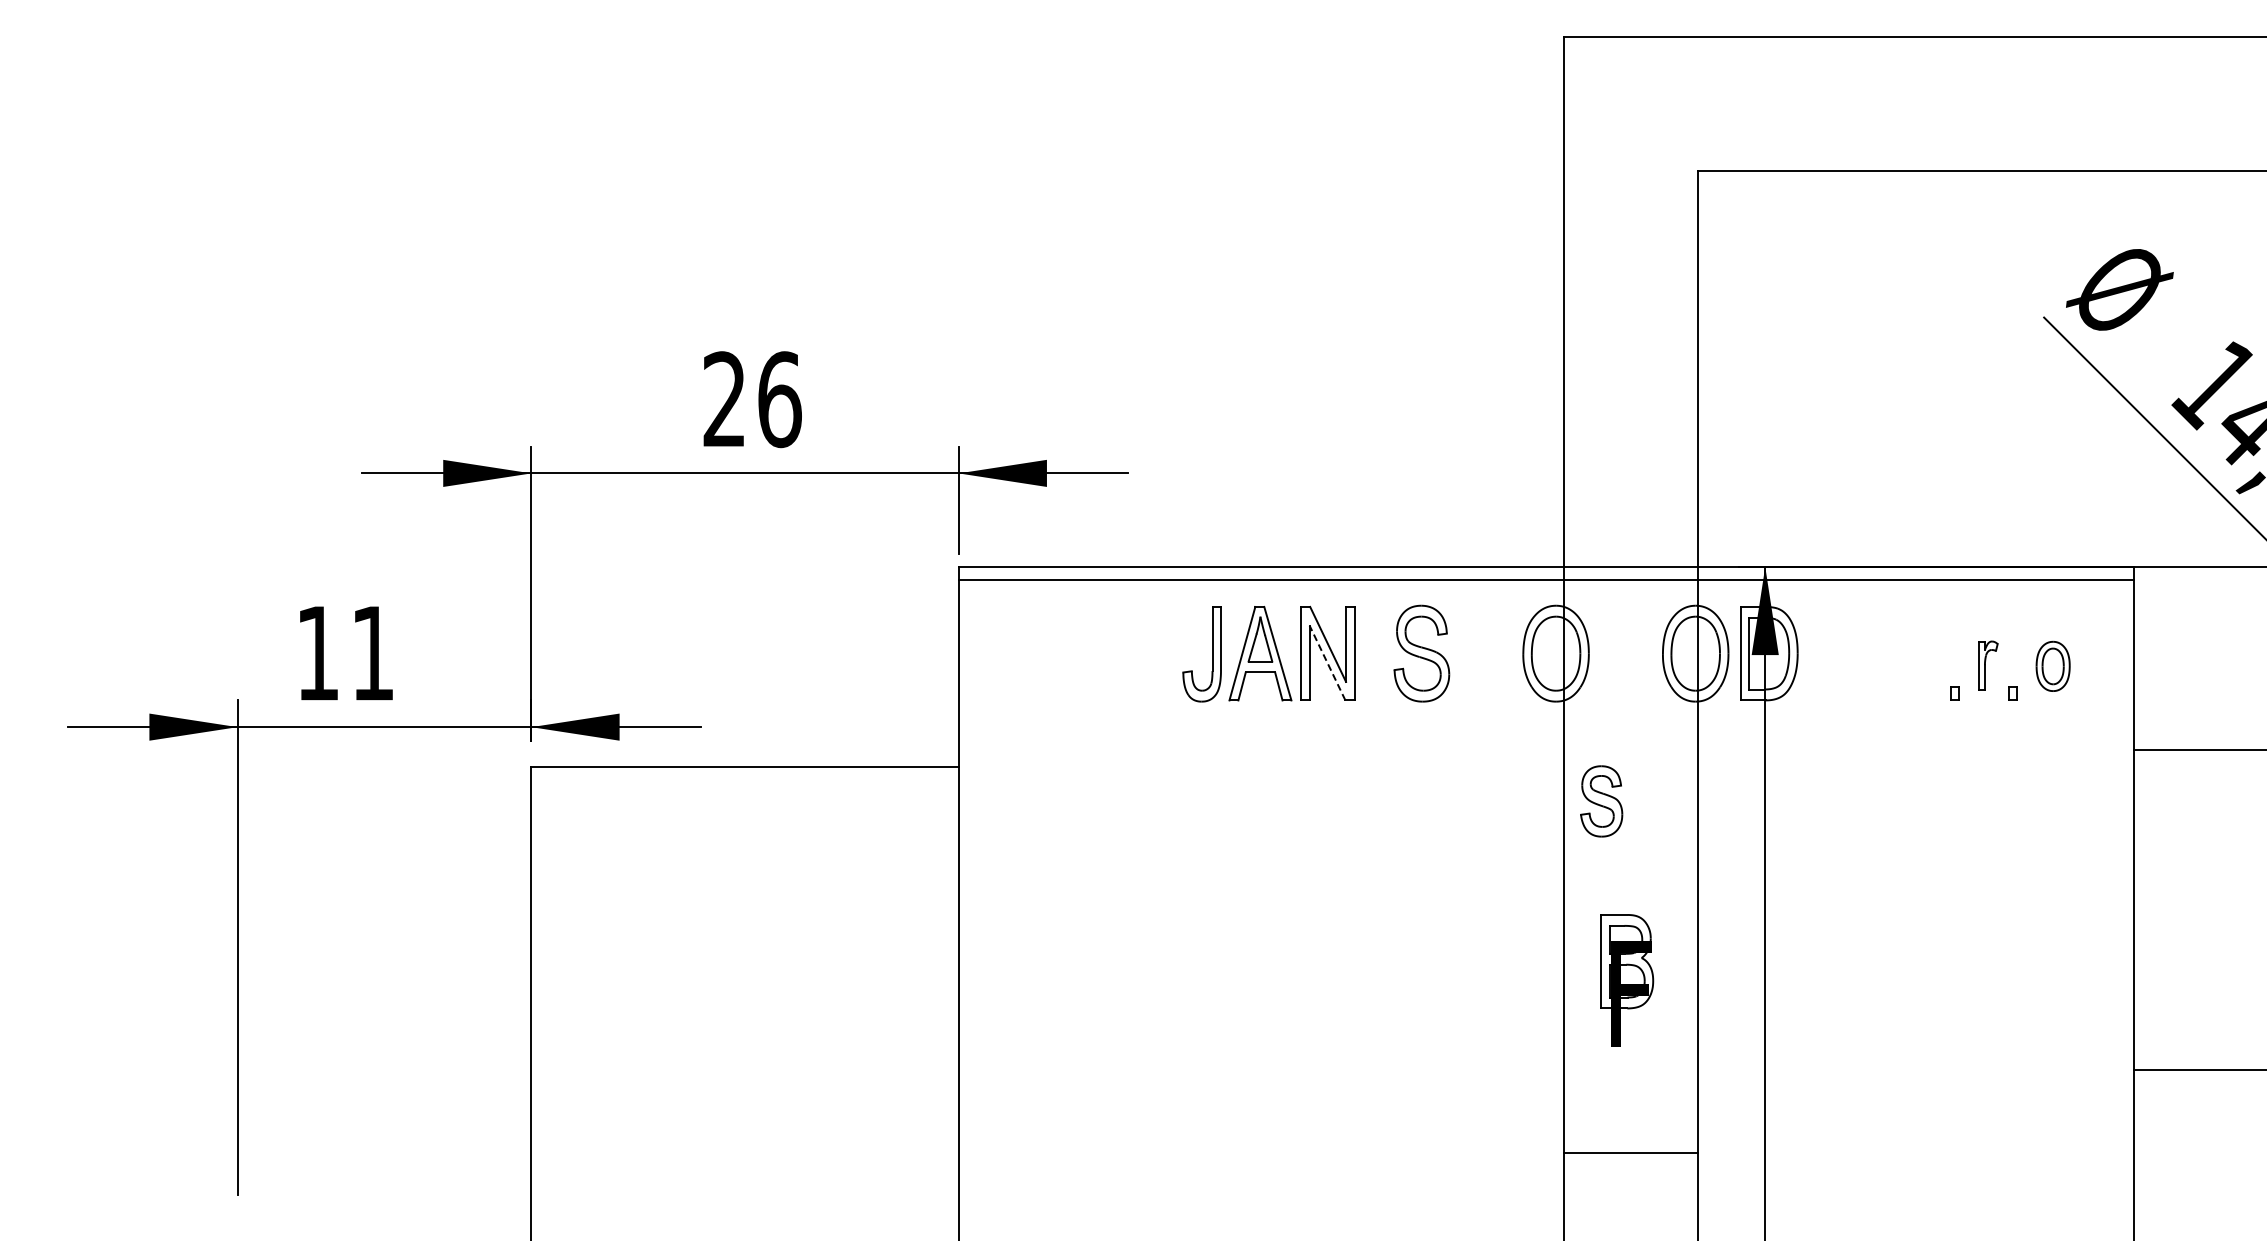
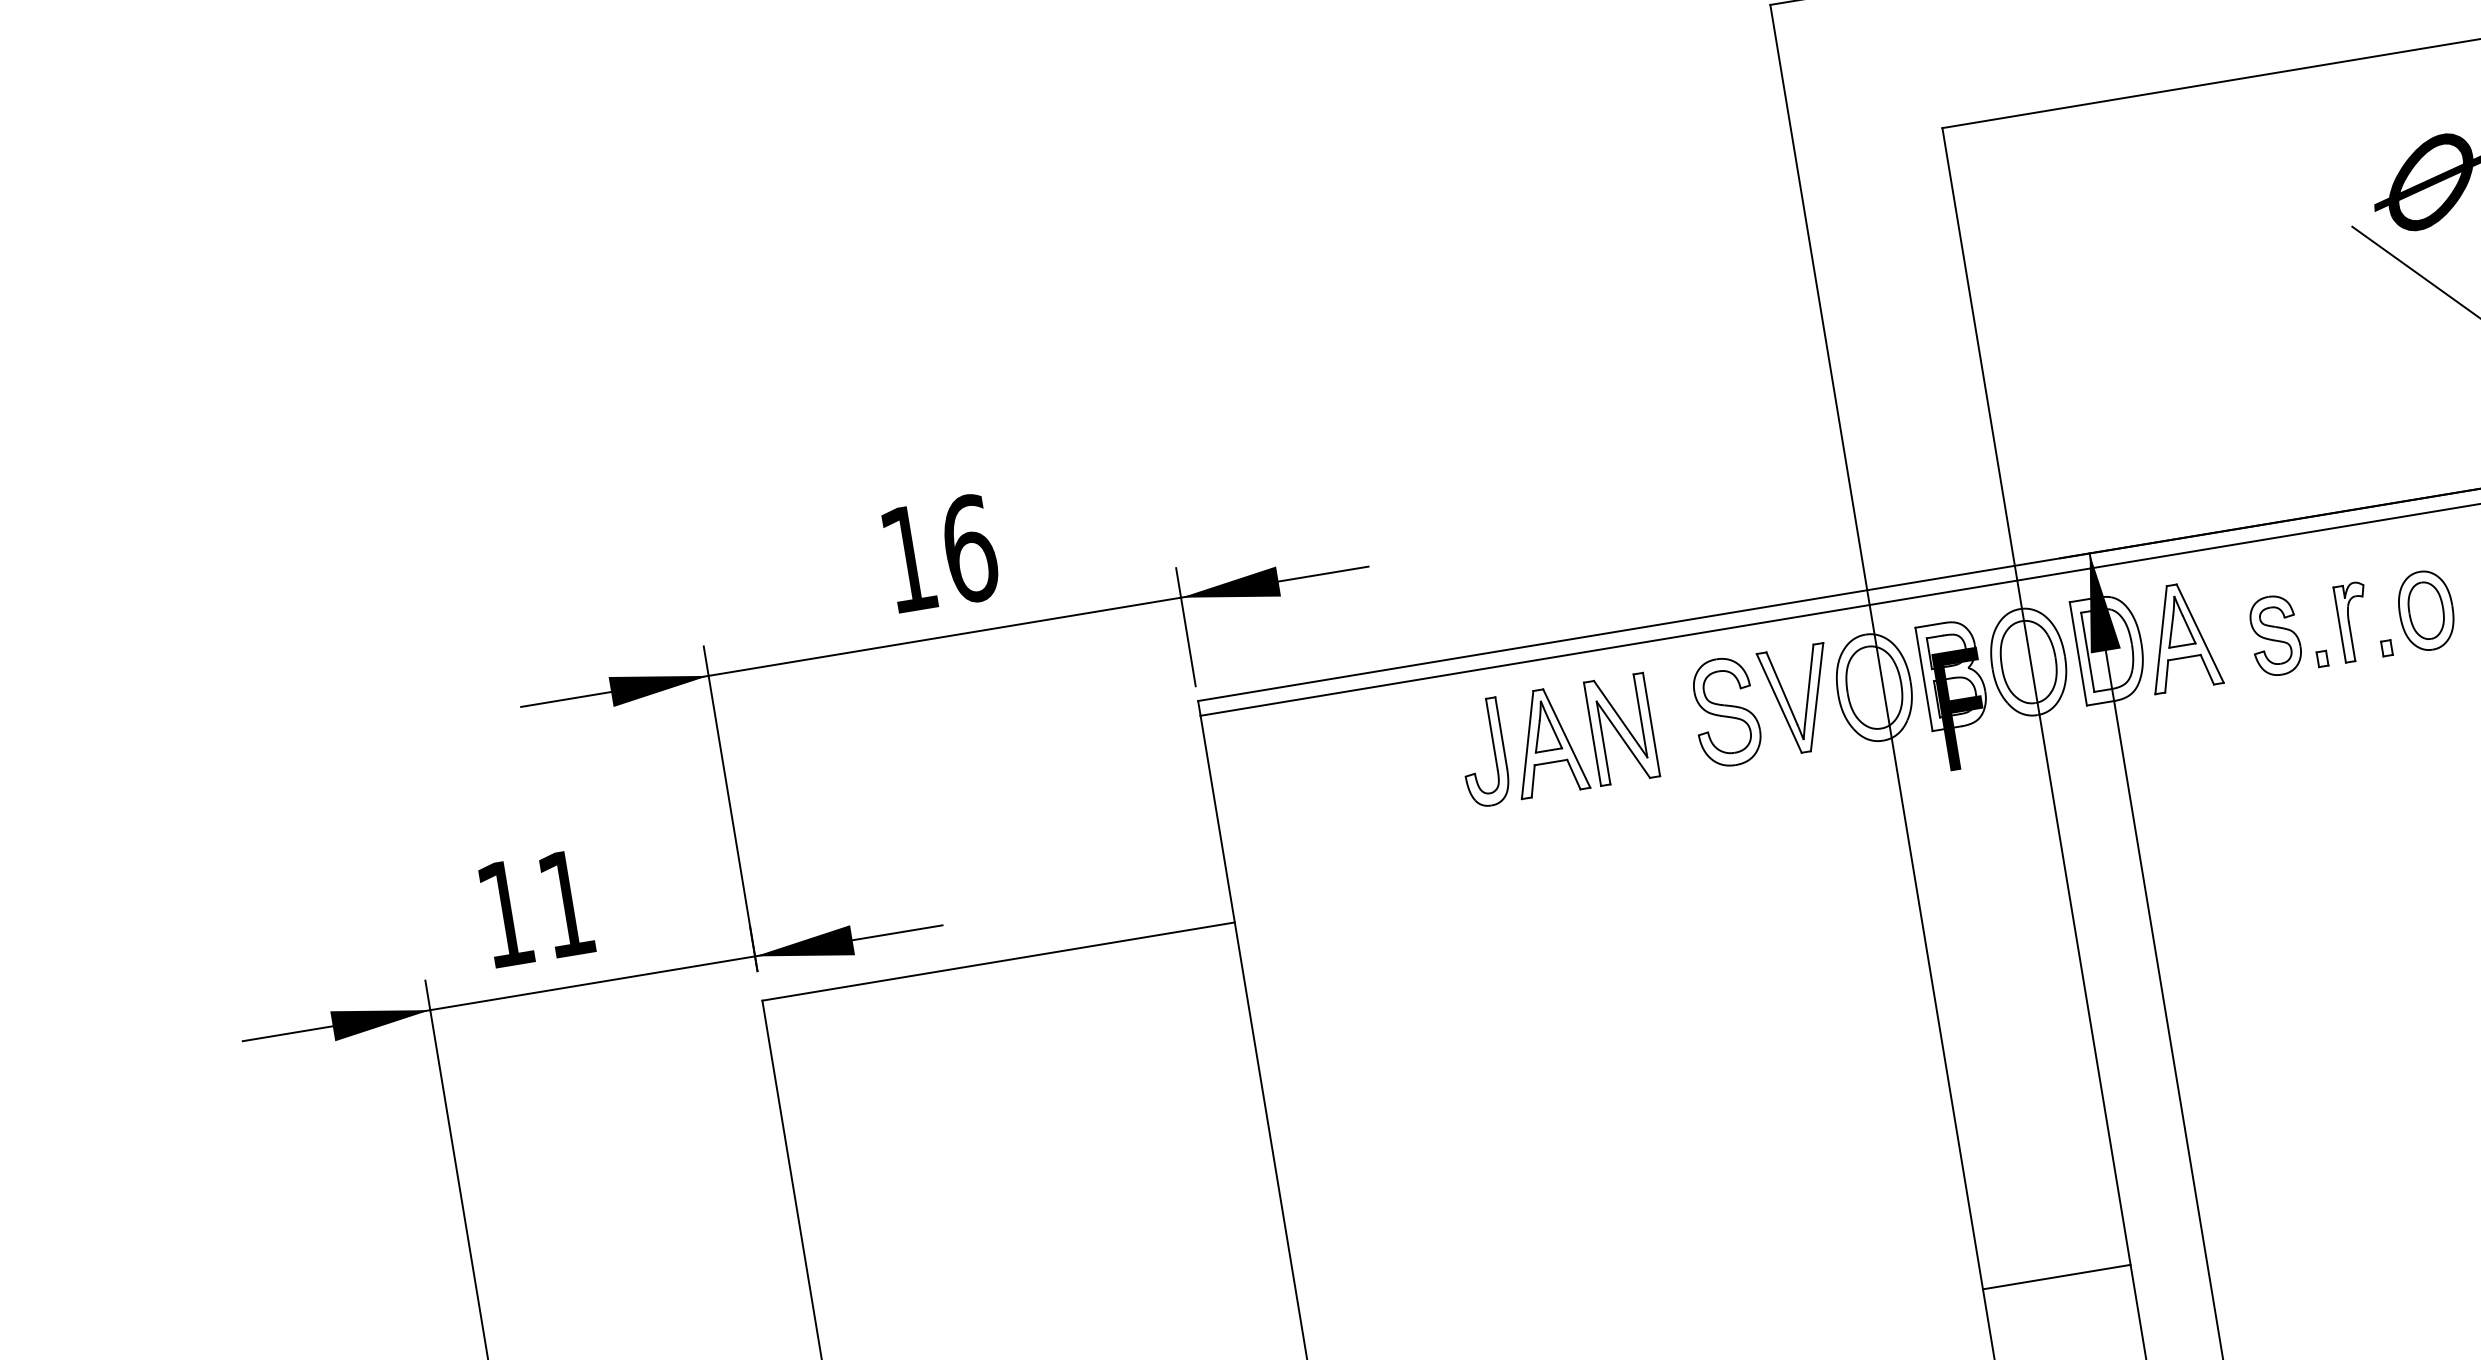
text: (723, 398) -> (907, 557), 26 -> 16
part: (1833, 653) -> (2180, 636), added
part: (1494, 654) -> (1806, 699), added
line: (1327, 662) -> (1623, 739), dashed -> solid
part: (1988, 665) -> (2354, 621), size x1.43
part: (2052, 666) -> (2425, 610), size x1.43
part: (1601, 801) -> (2275, 635), moved
part: (1627, 980) -> (1956, 695), moved
line: (1630, 1153) -> (2056, 1277), moved

